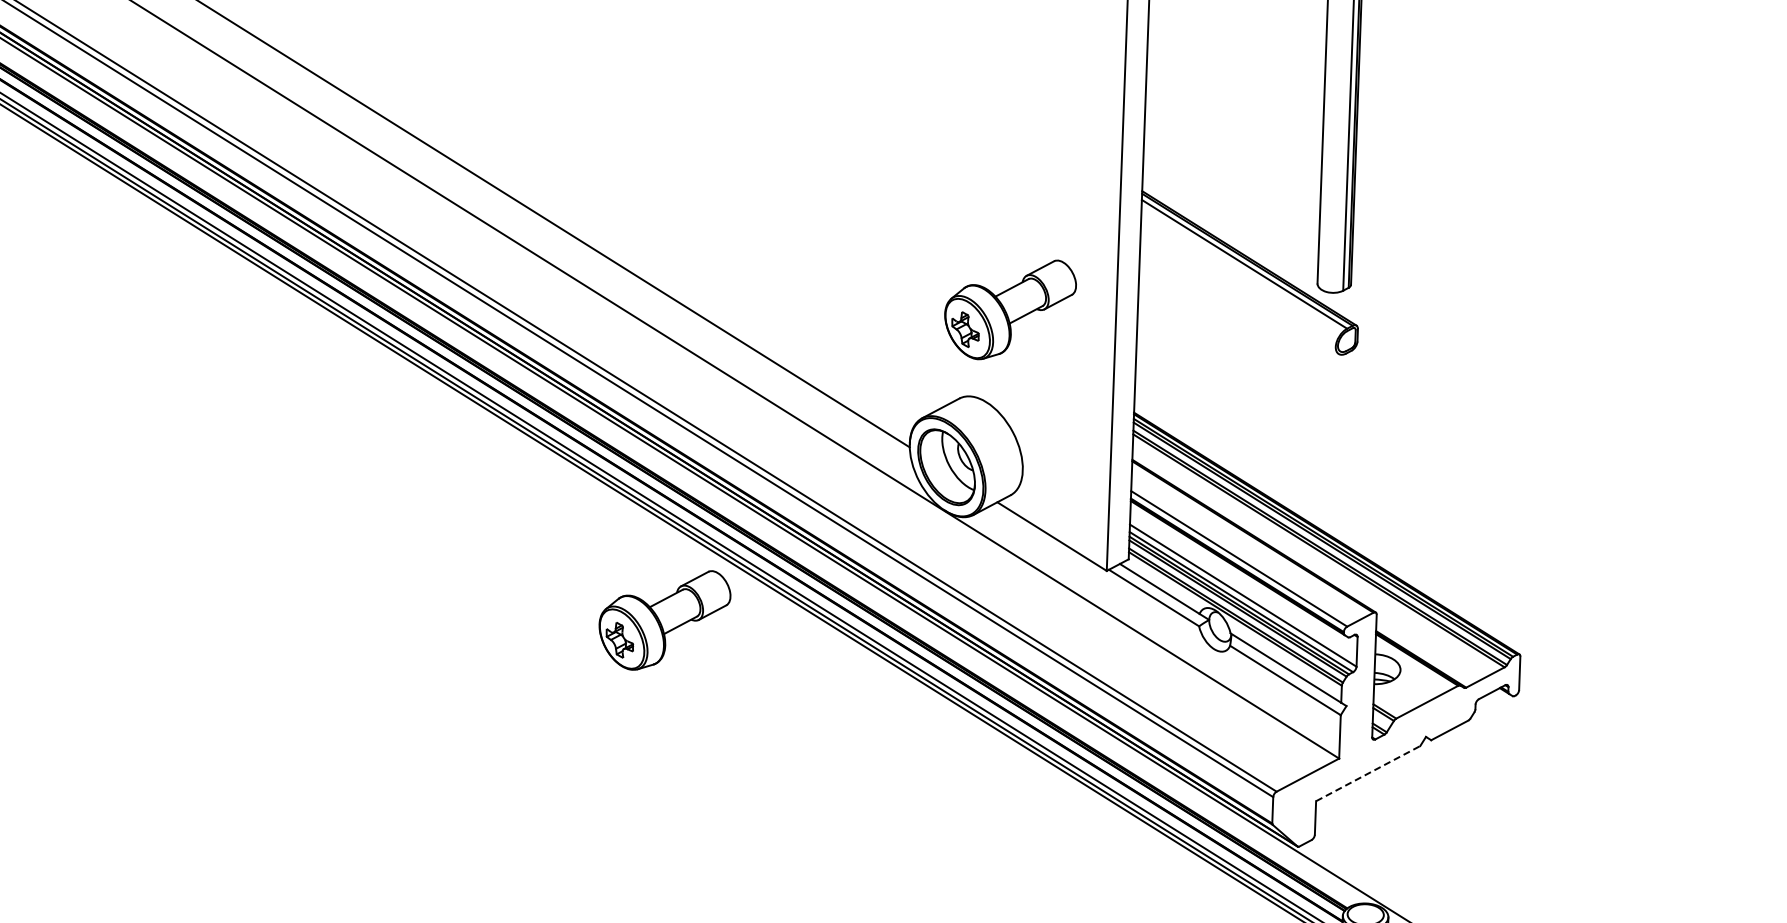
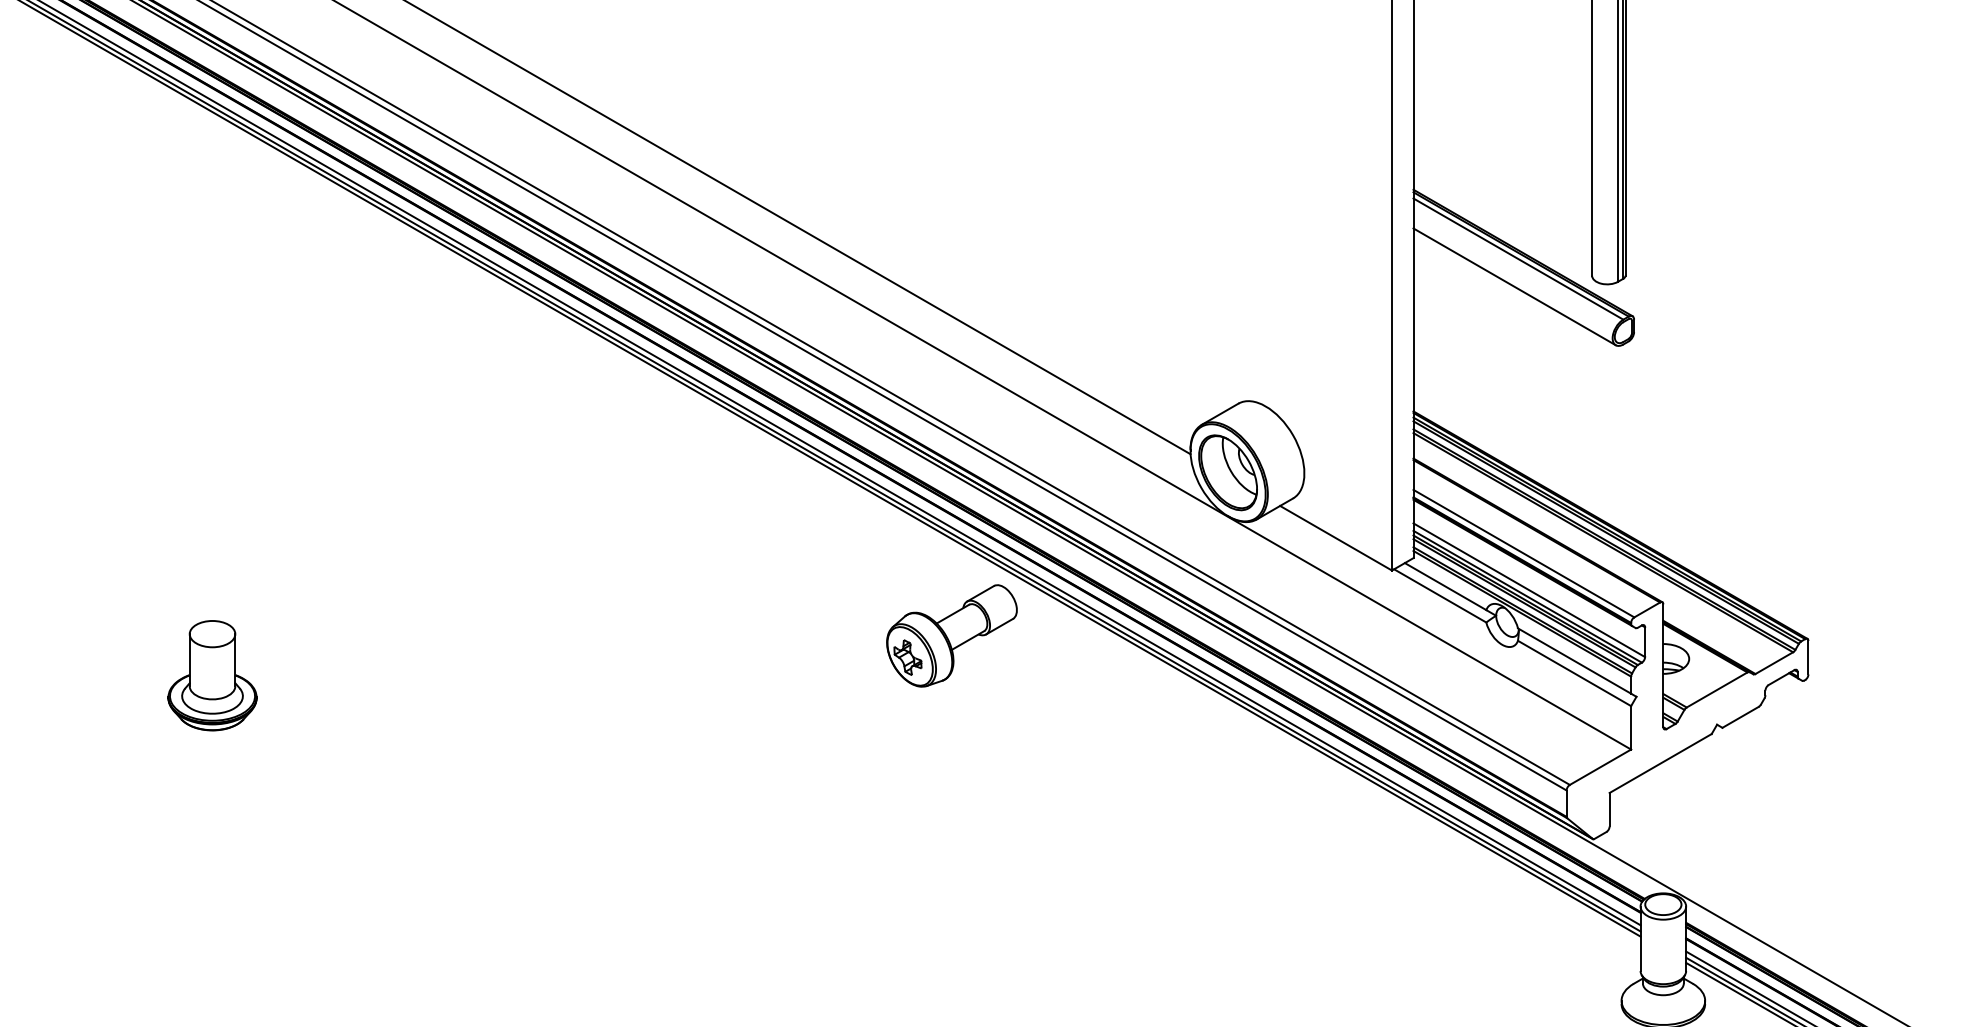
line: (1239, 291) -> (1514, 286), added
part: (1009, 309) -> (1285, 312), removed
line: (1368, 773) -> (1660, 763), dashed -> solid

